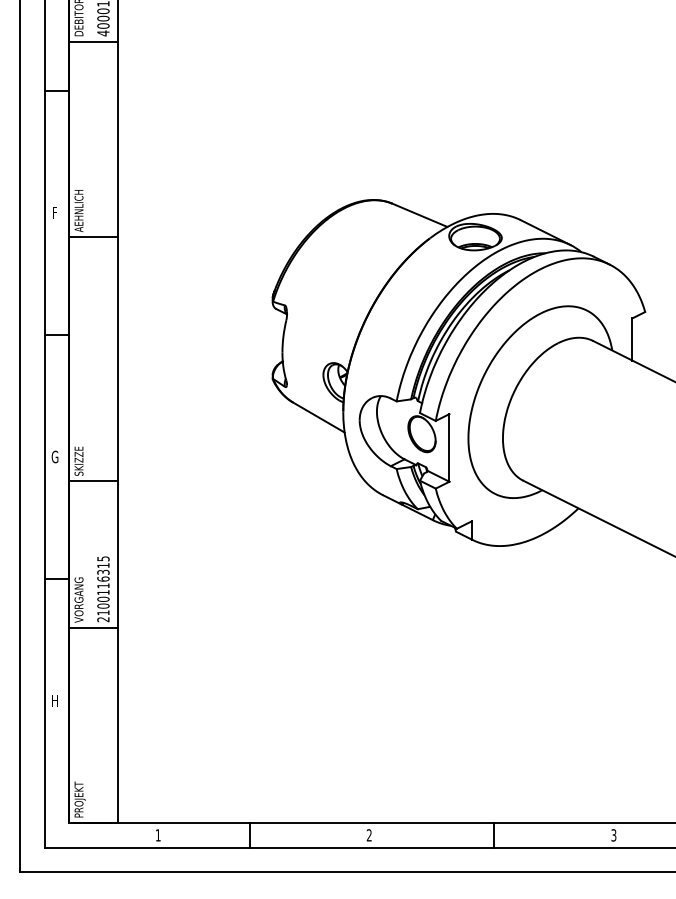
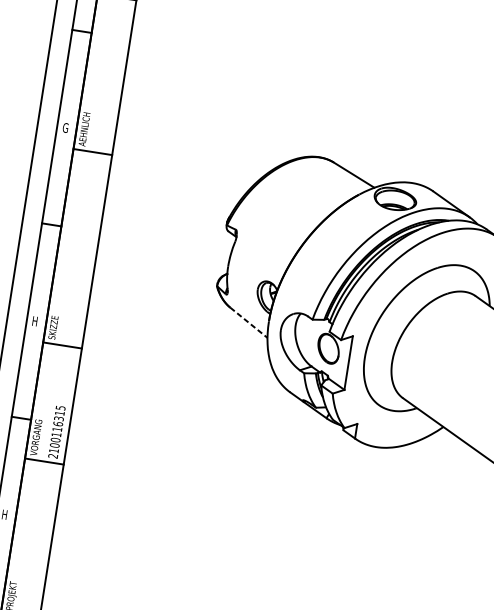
text: (55, 212) -> (65, 127), F -> G
line: (318, 417) -> (248, 322), solid -> dashed
text: (54, 456) -> (34, 320), G -> H

